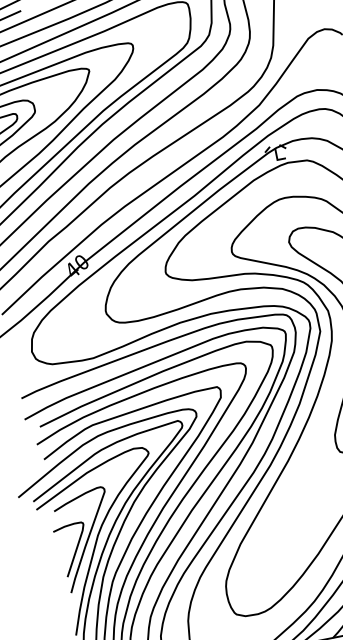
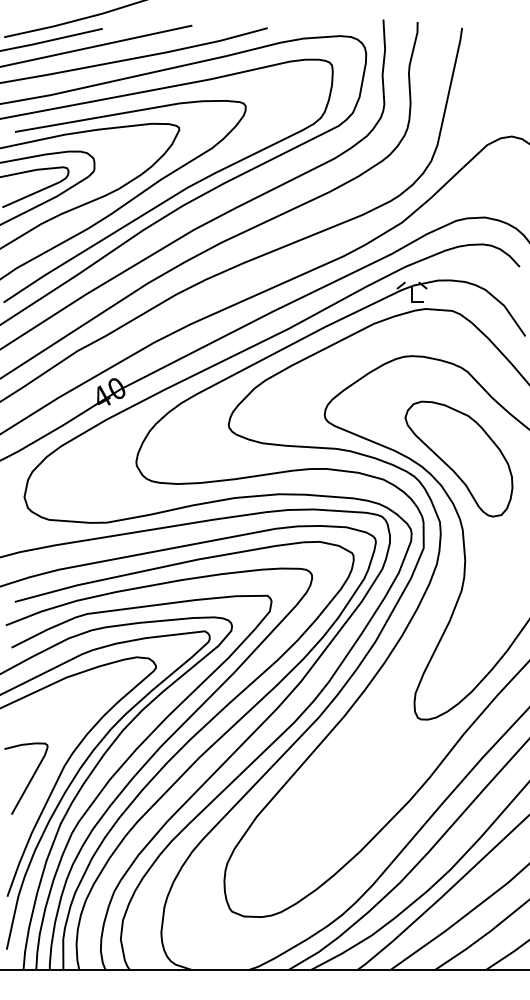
curve: (87, 539) -> (48, 768), removed

